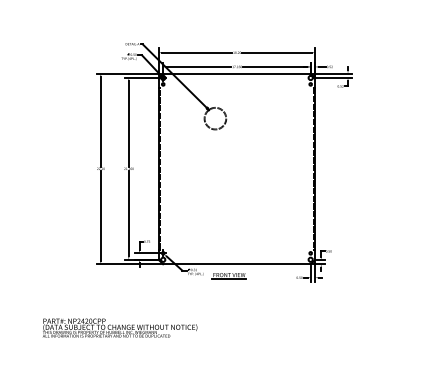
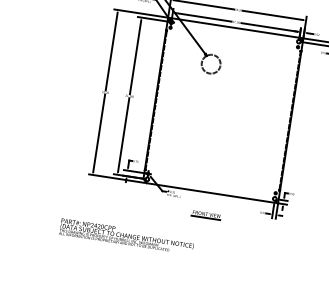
part: (228, 276) -> (205, 215), moved
text: (119, 327) -> (126, 236), moved

